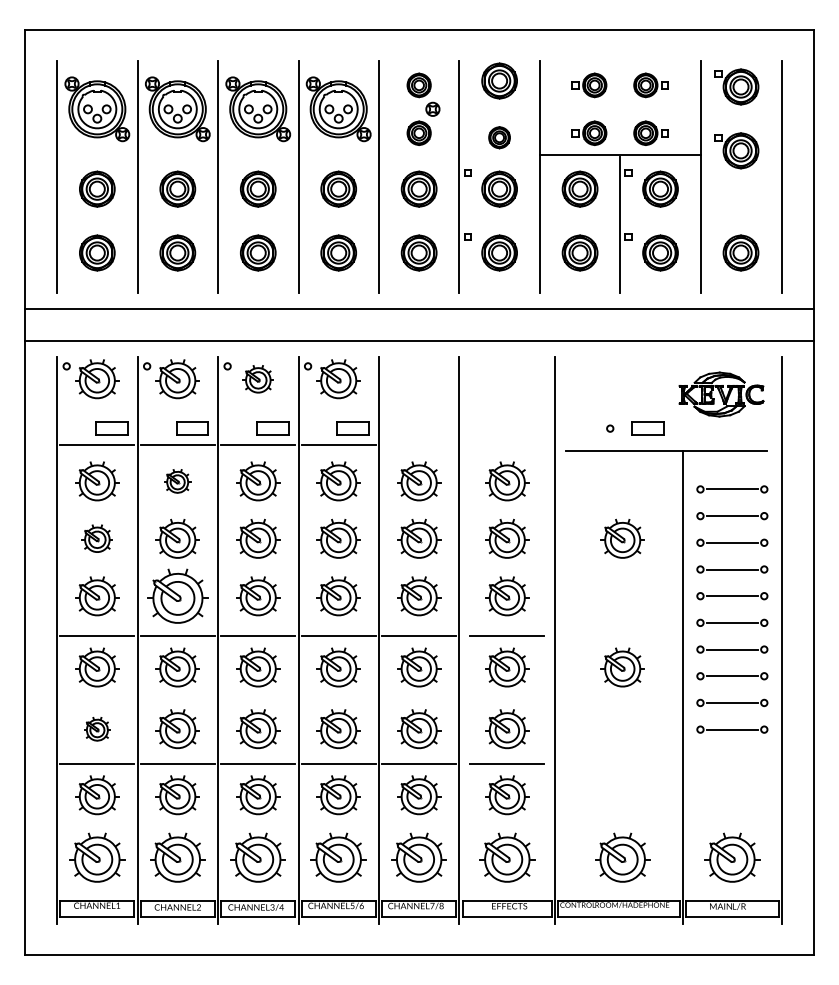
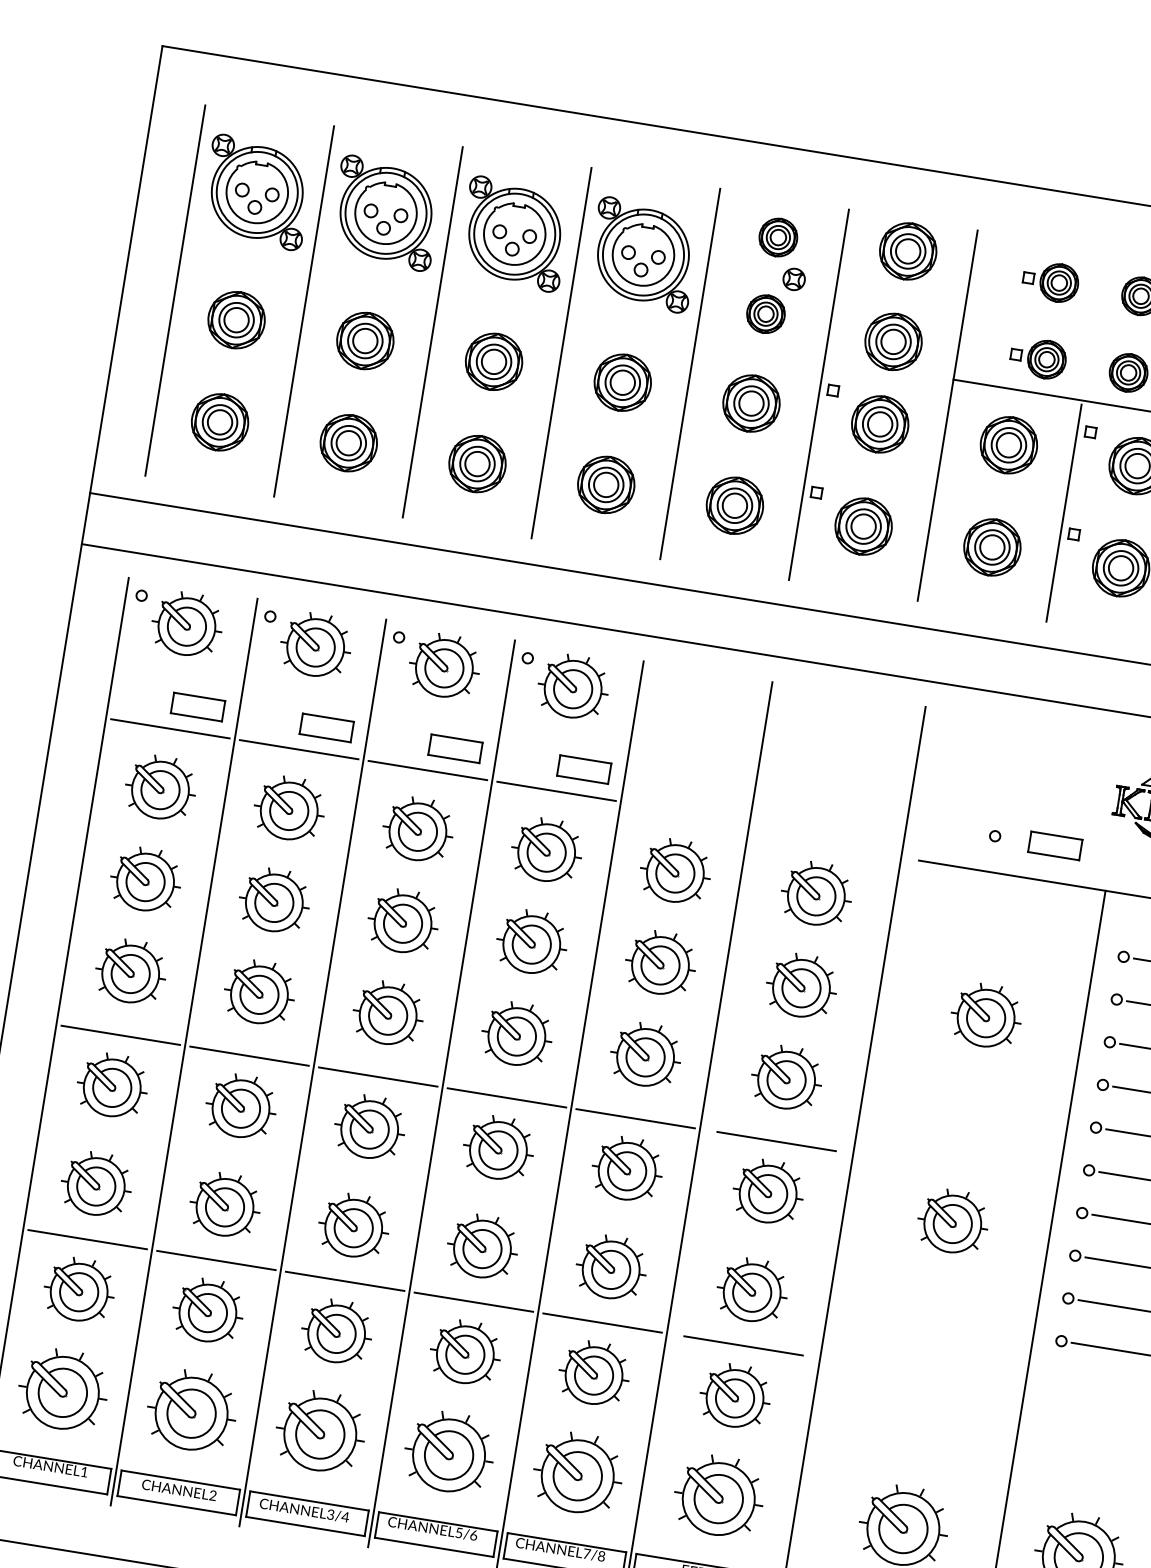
part: (499, 137) -> (893, 341), size x1.67
part: (258, 379) -> (445, 666), size x1.43
part: (177, 481) -> (289, 808), size x1.67
part: (97, 538) -> (146, 879), size x1.43
part: (177, 596) -> (259, 992), size x0.71
part: (97, 729) -> (96, 1184), size x1.67

